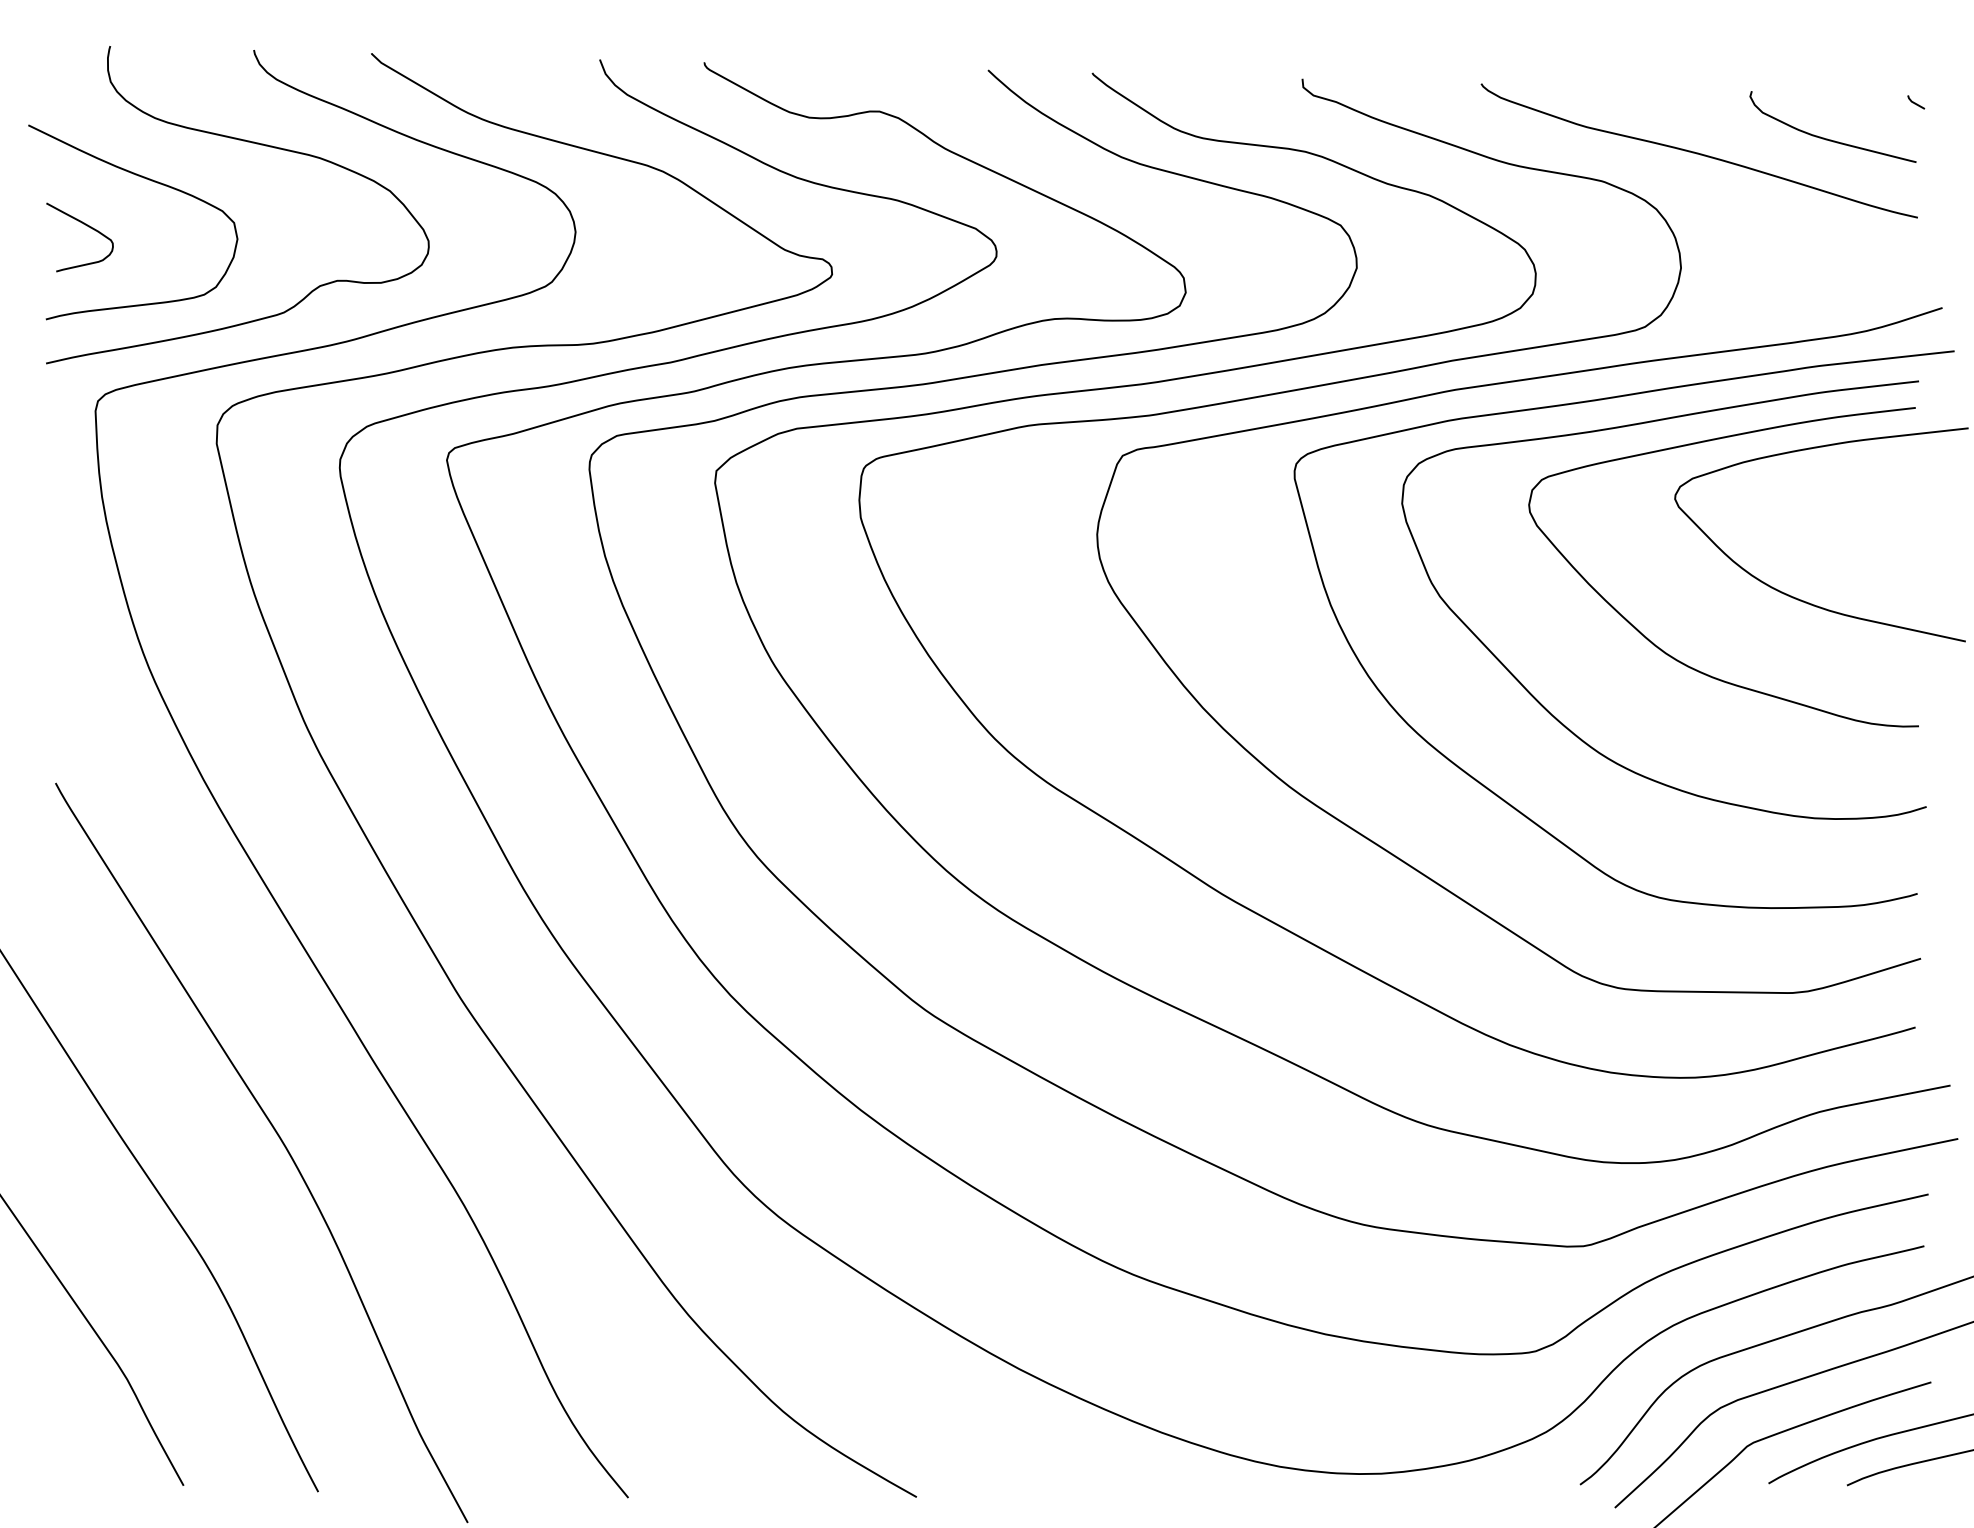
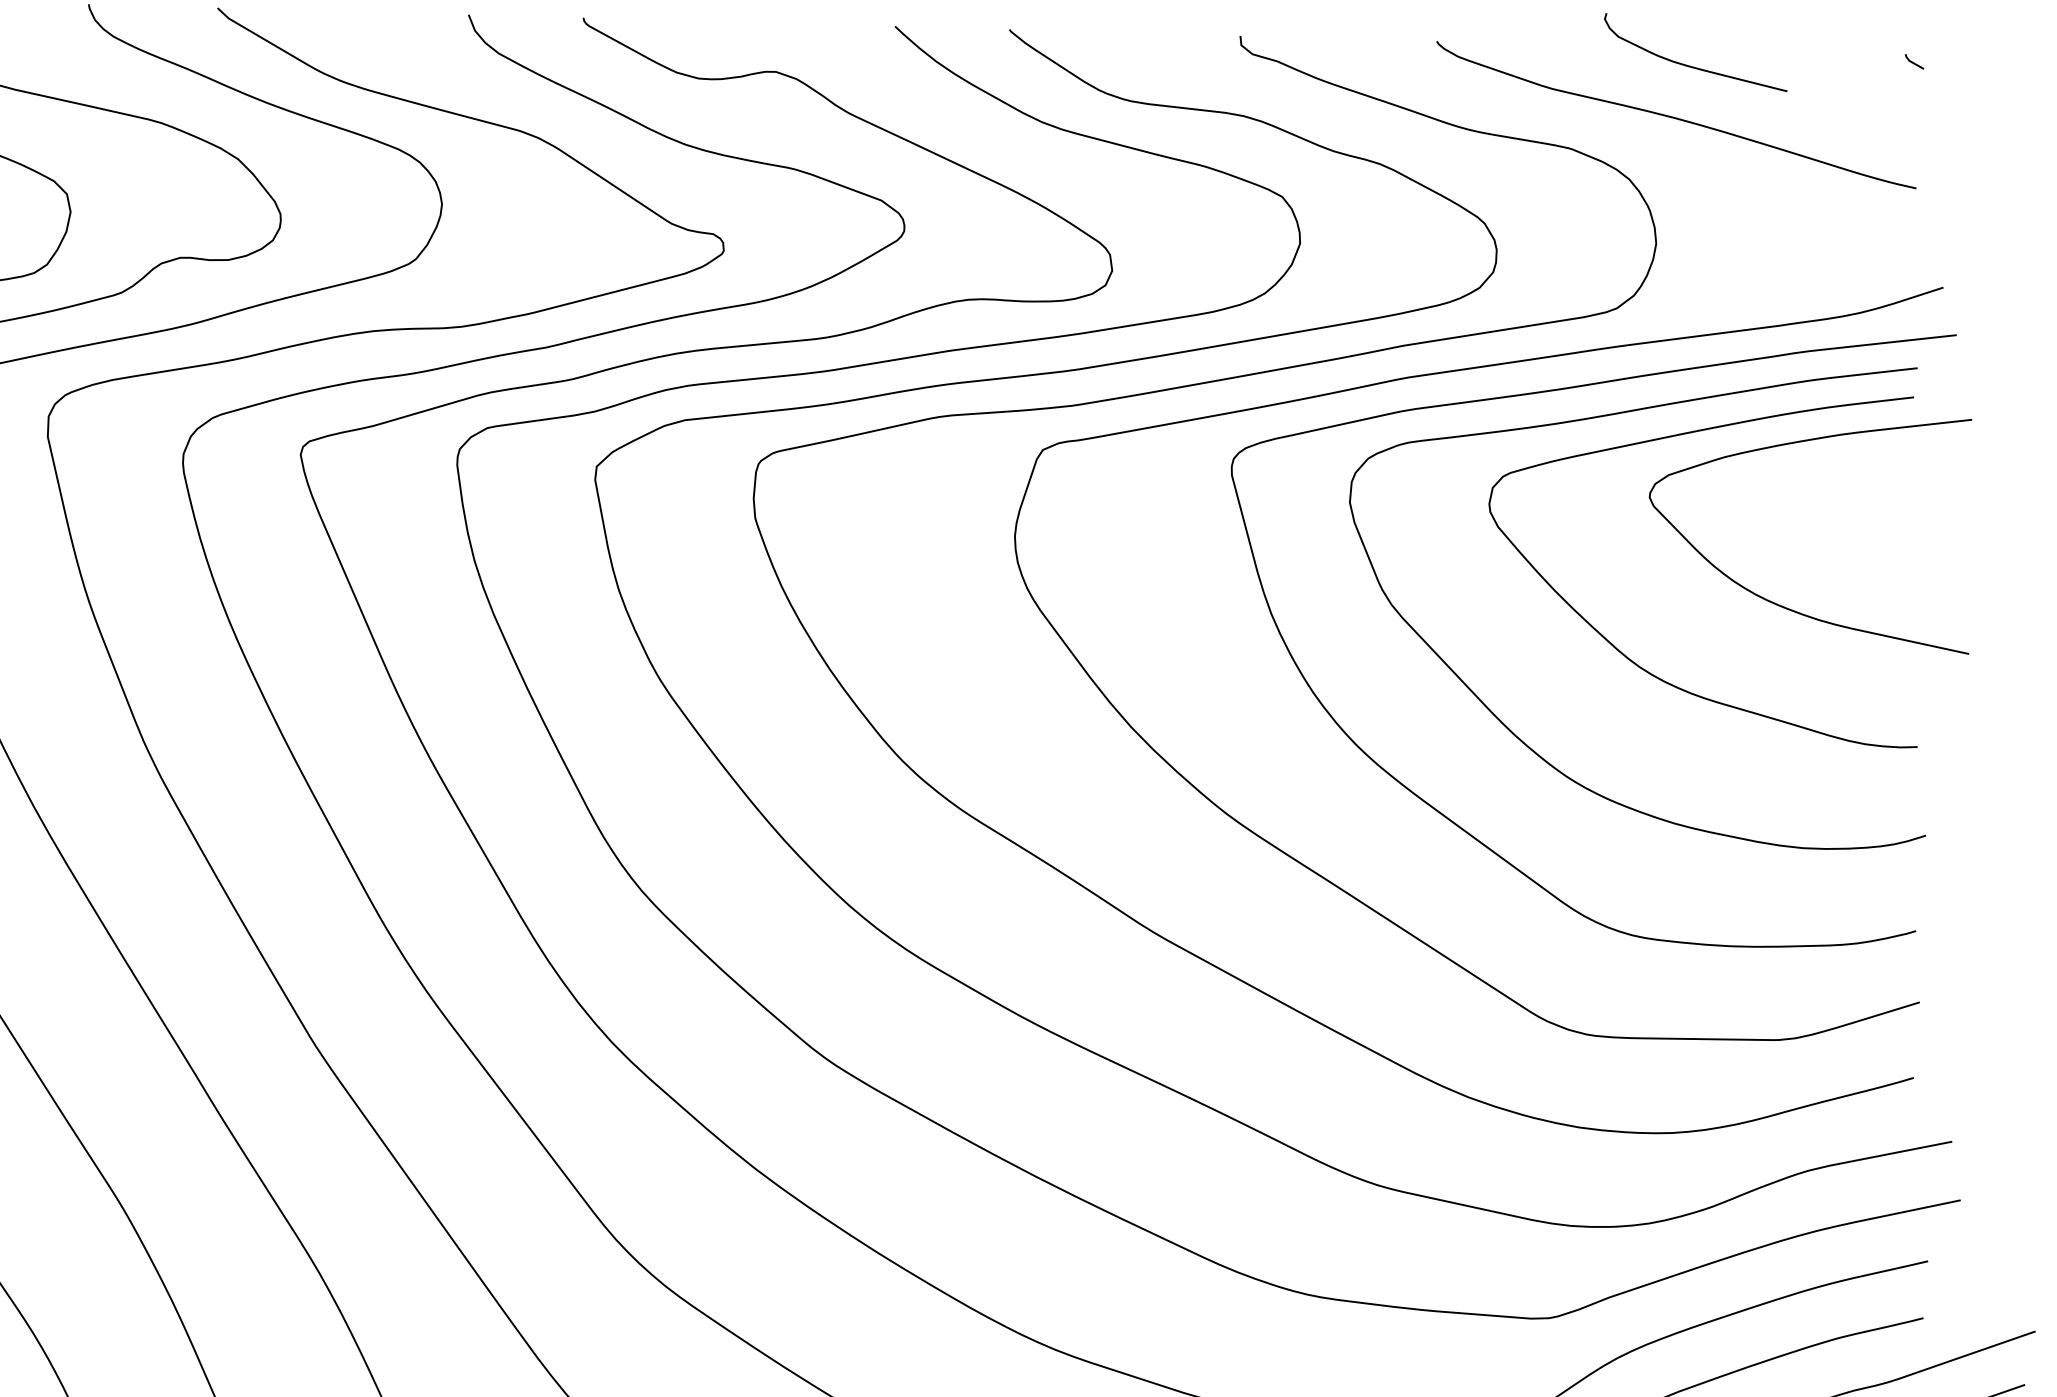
curve: (1827, 138) -> (1689, 65), moved

